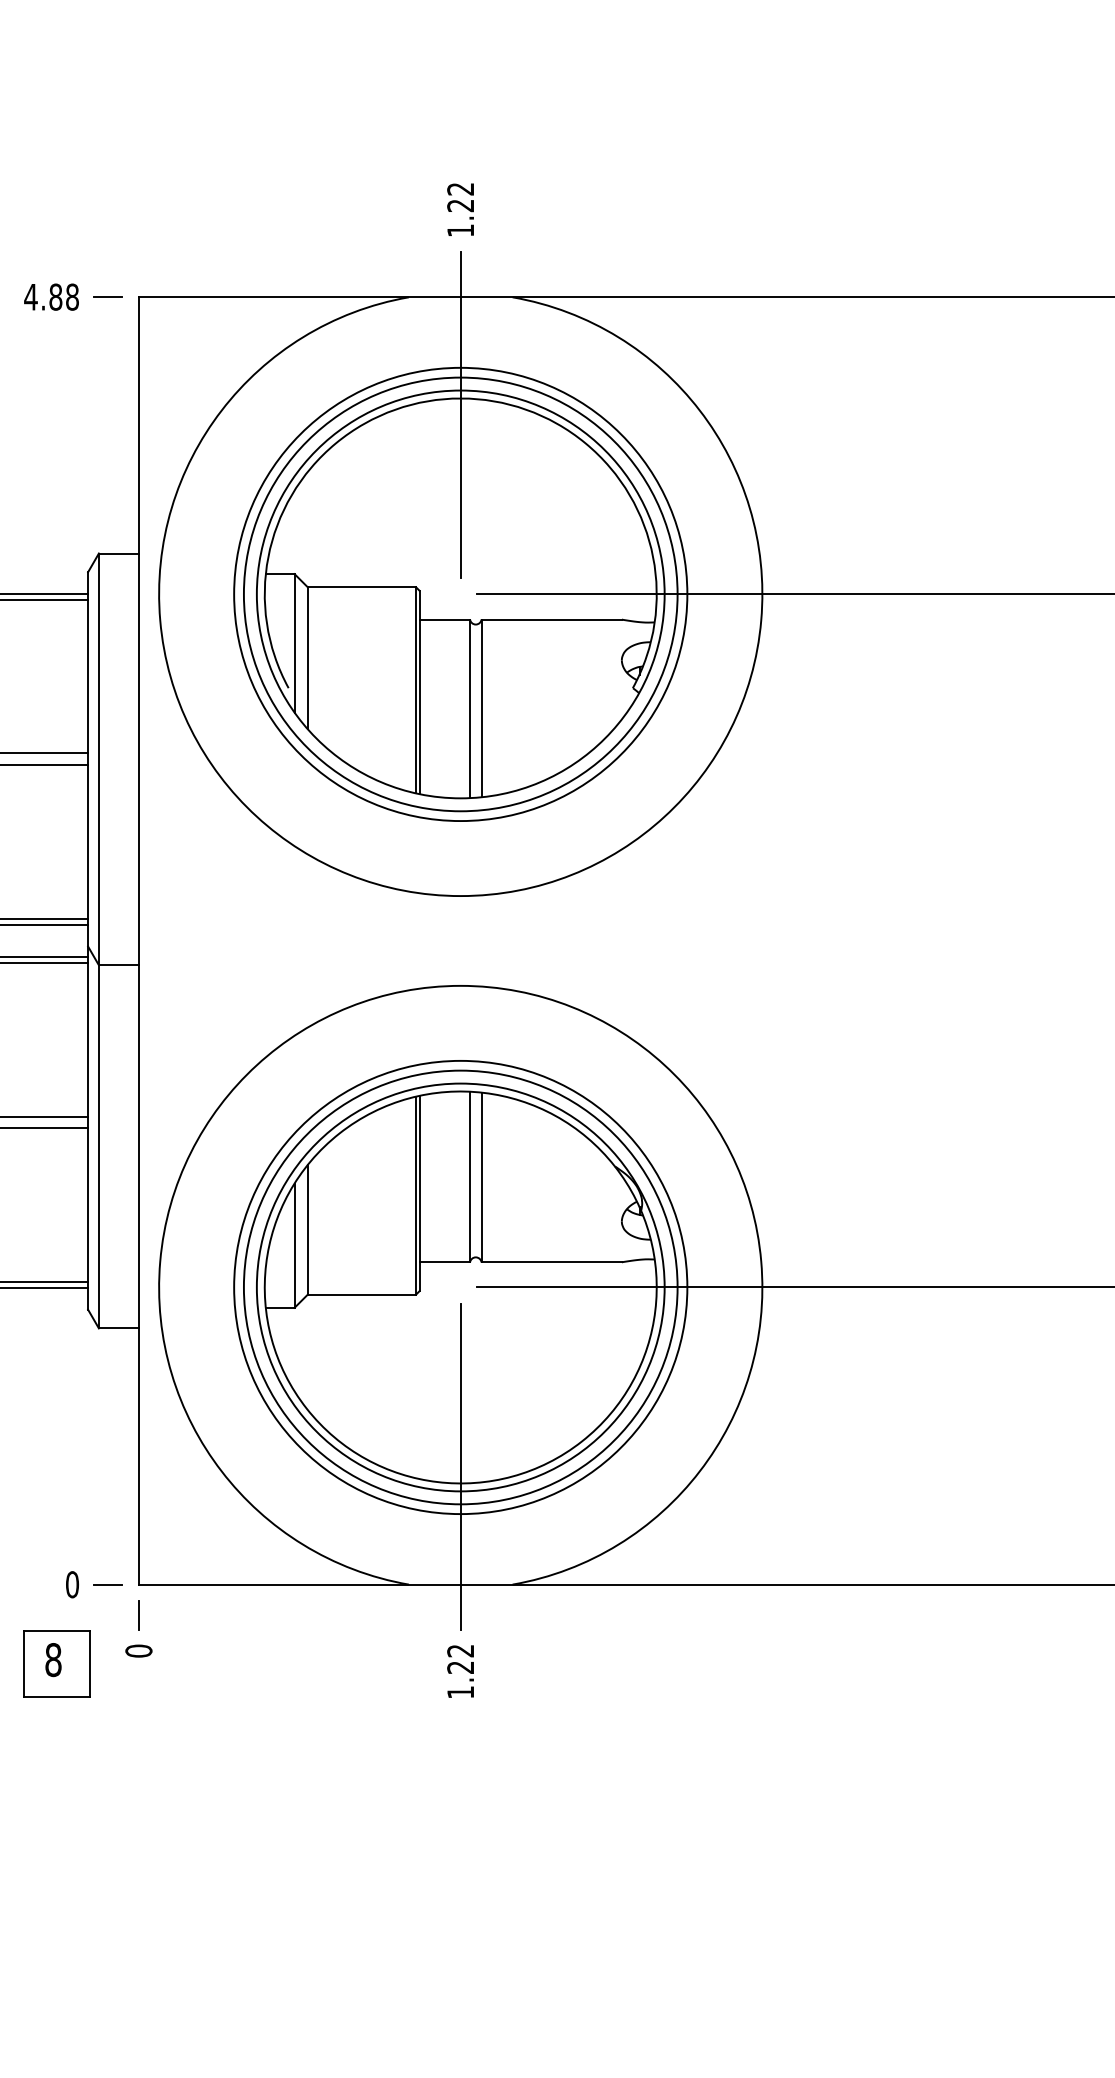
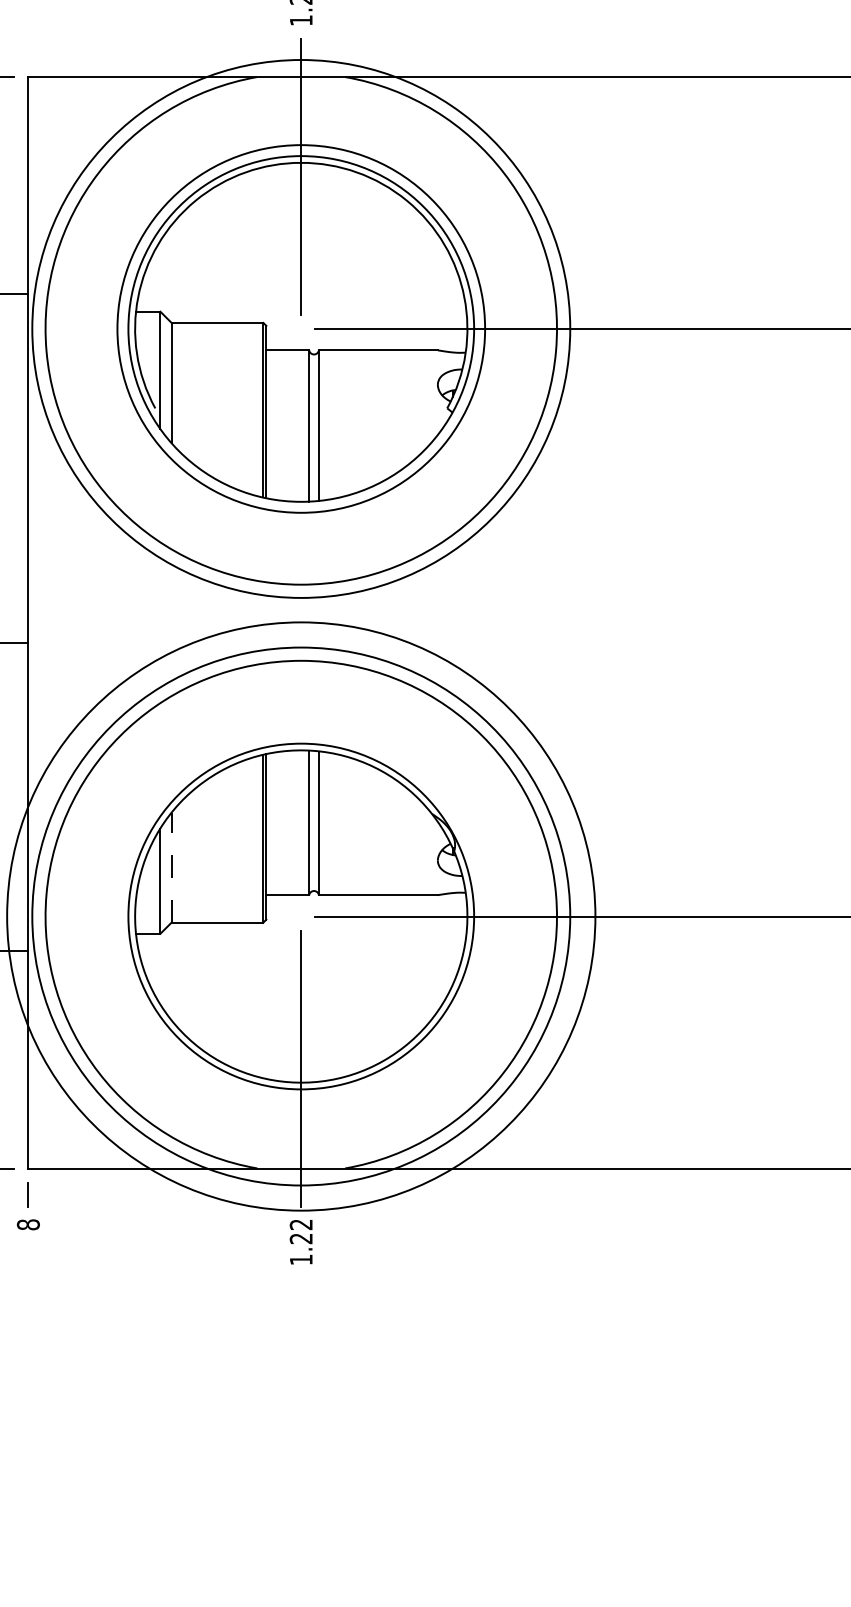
circle: (460, 594) -> (301, 329), size x1.4
line: (307, 1229) -> (171, 867), solid -> dashed
circle: (460, 1287) -> (301, 916), size x1.4
circle: (460, 1287) -> (301, 916), size x1.6
text: (138, 1650) -> (28, 1224), 0 -> 8

